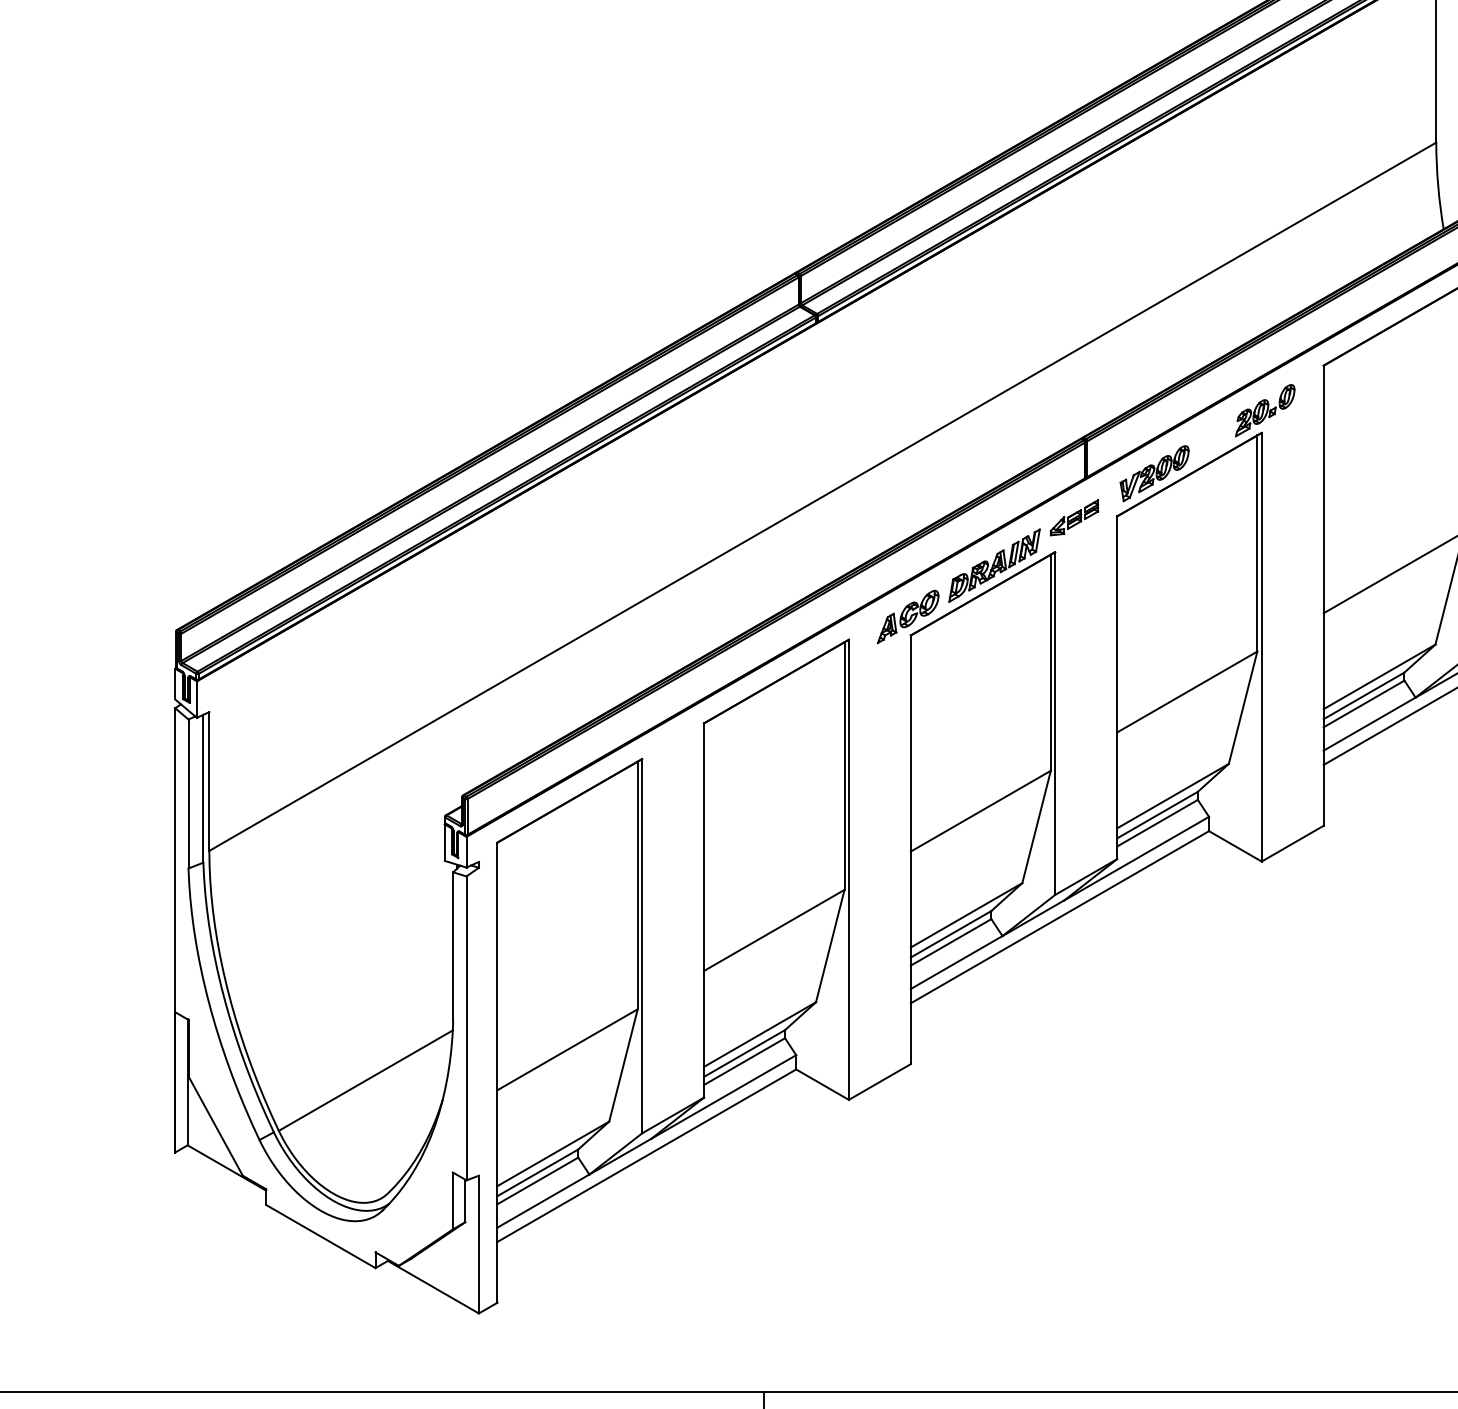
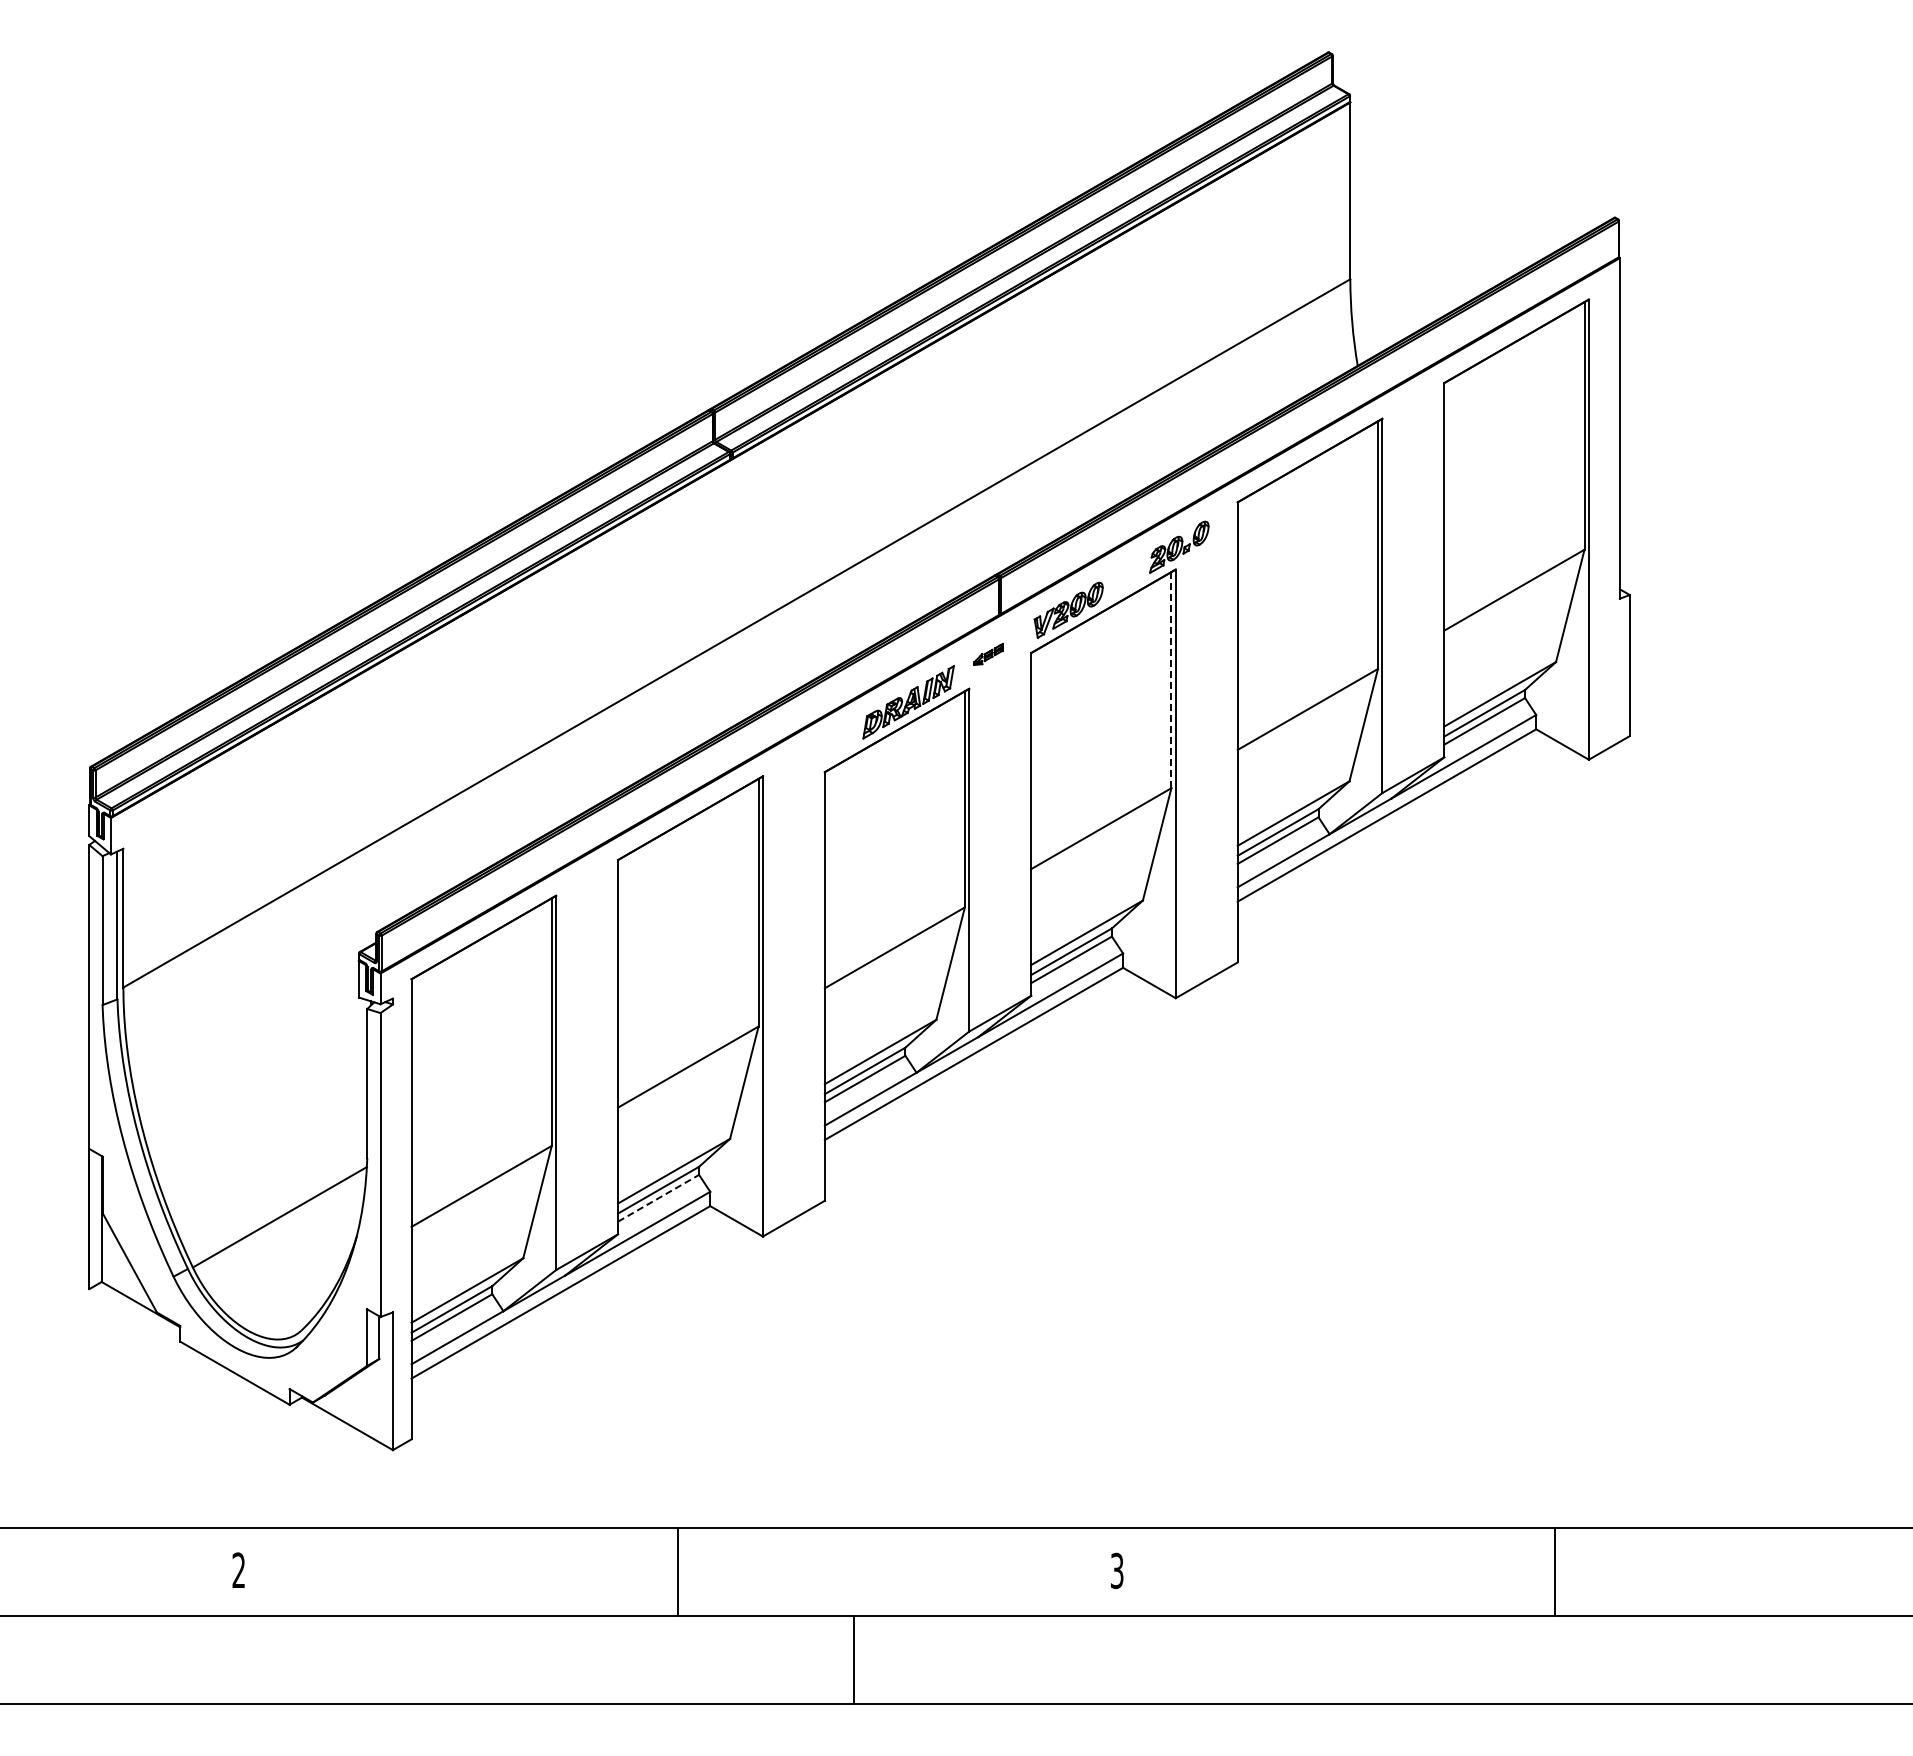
part: (1074, 517) -> (988, 654), size x0.6
line: (1257, 543) -> (1171, 680), solid -> dashed
part: (908, 616) -> (822, 753), removed
line: (744, 1061) -> (658, 1198), solid -> dashed

